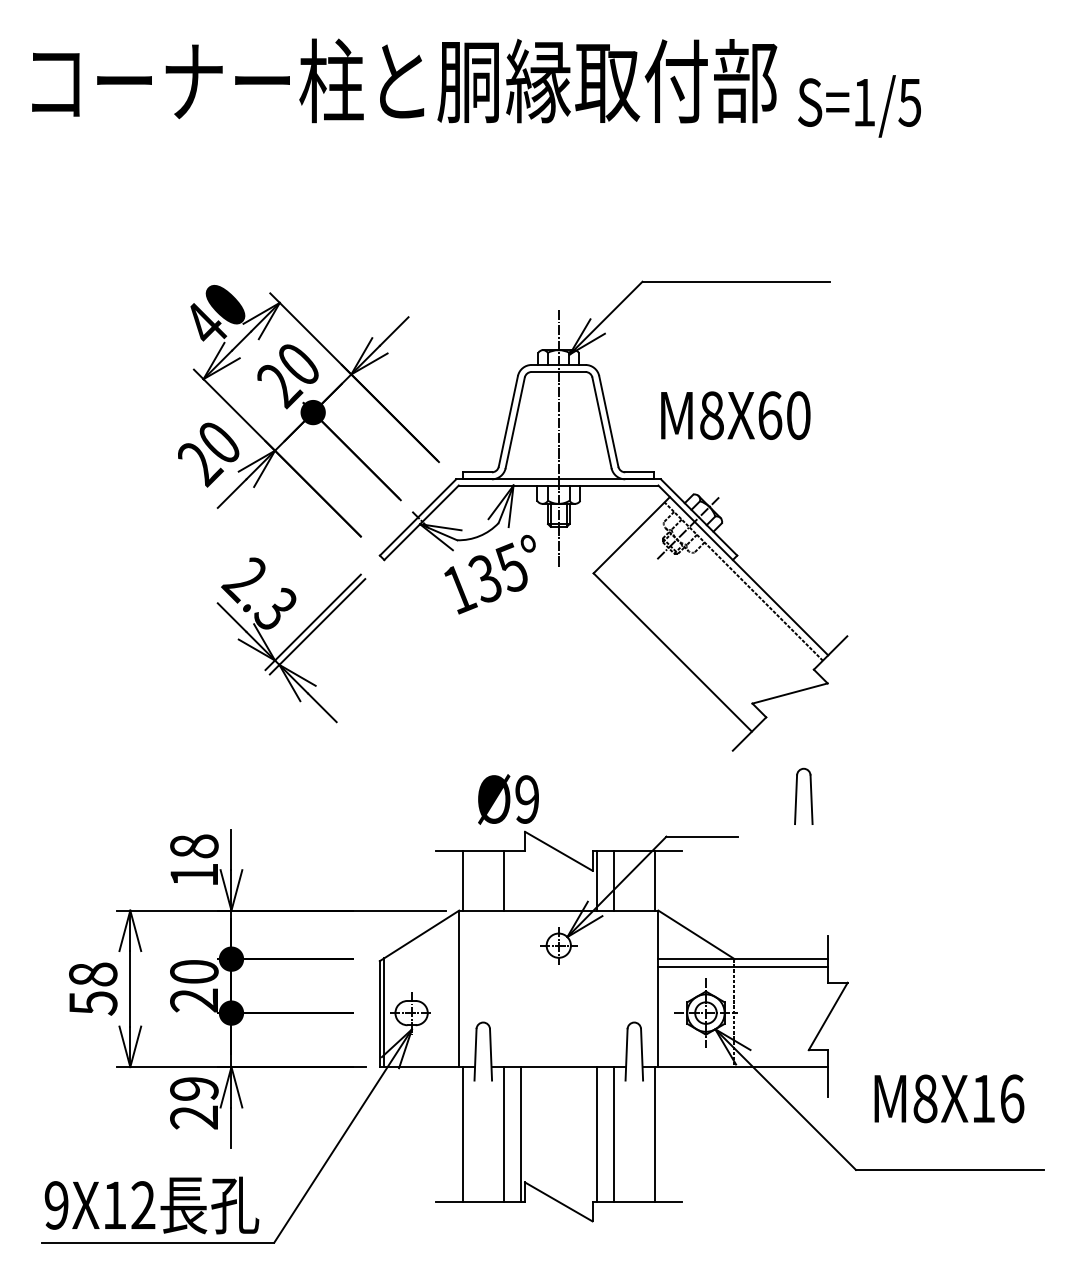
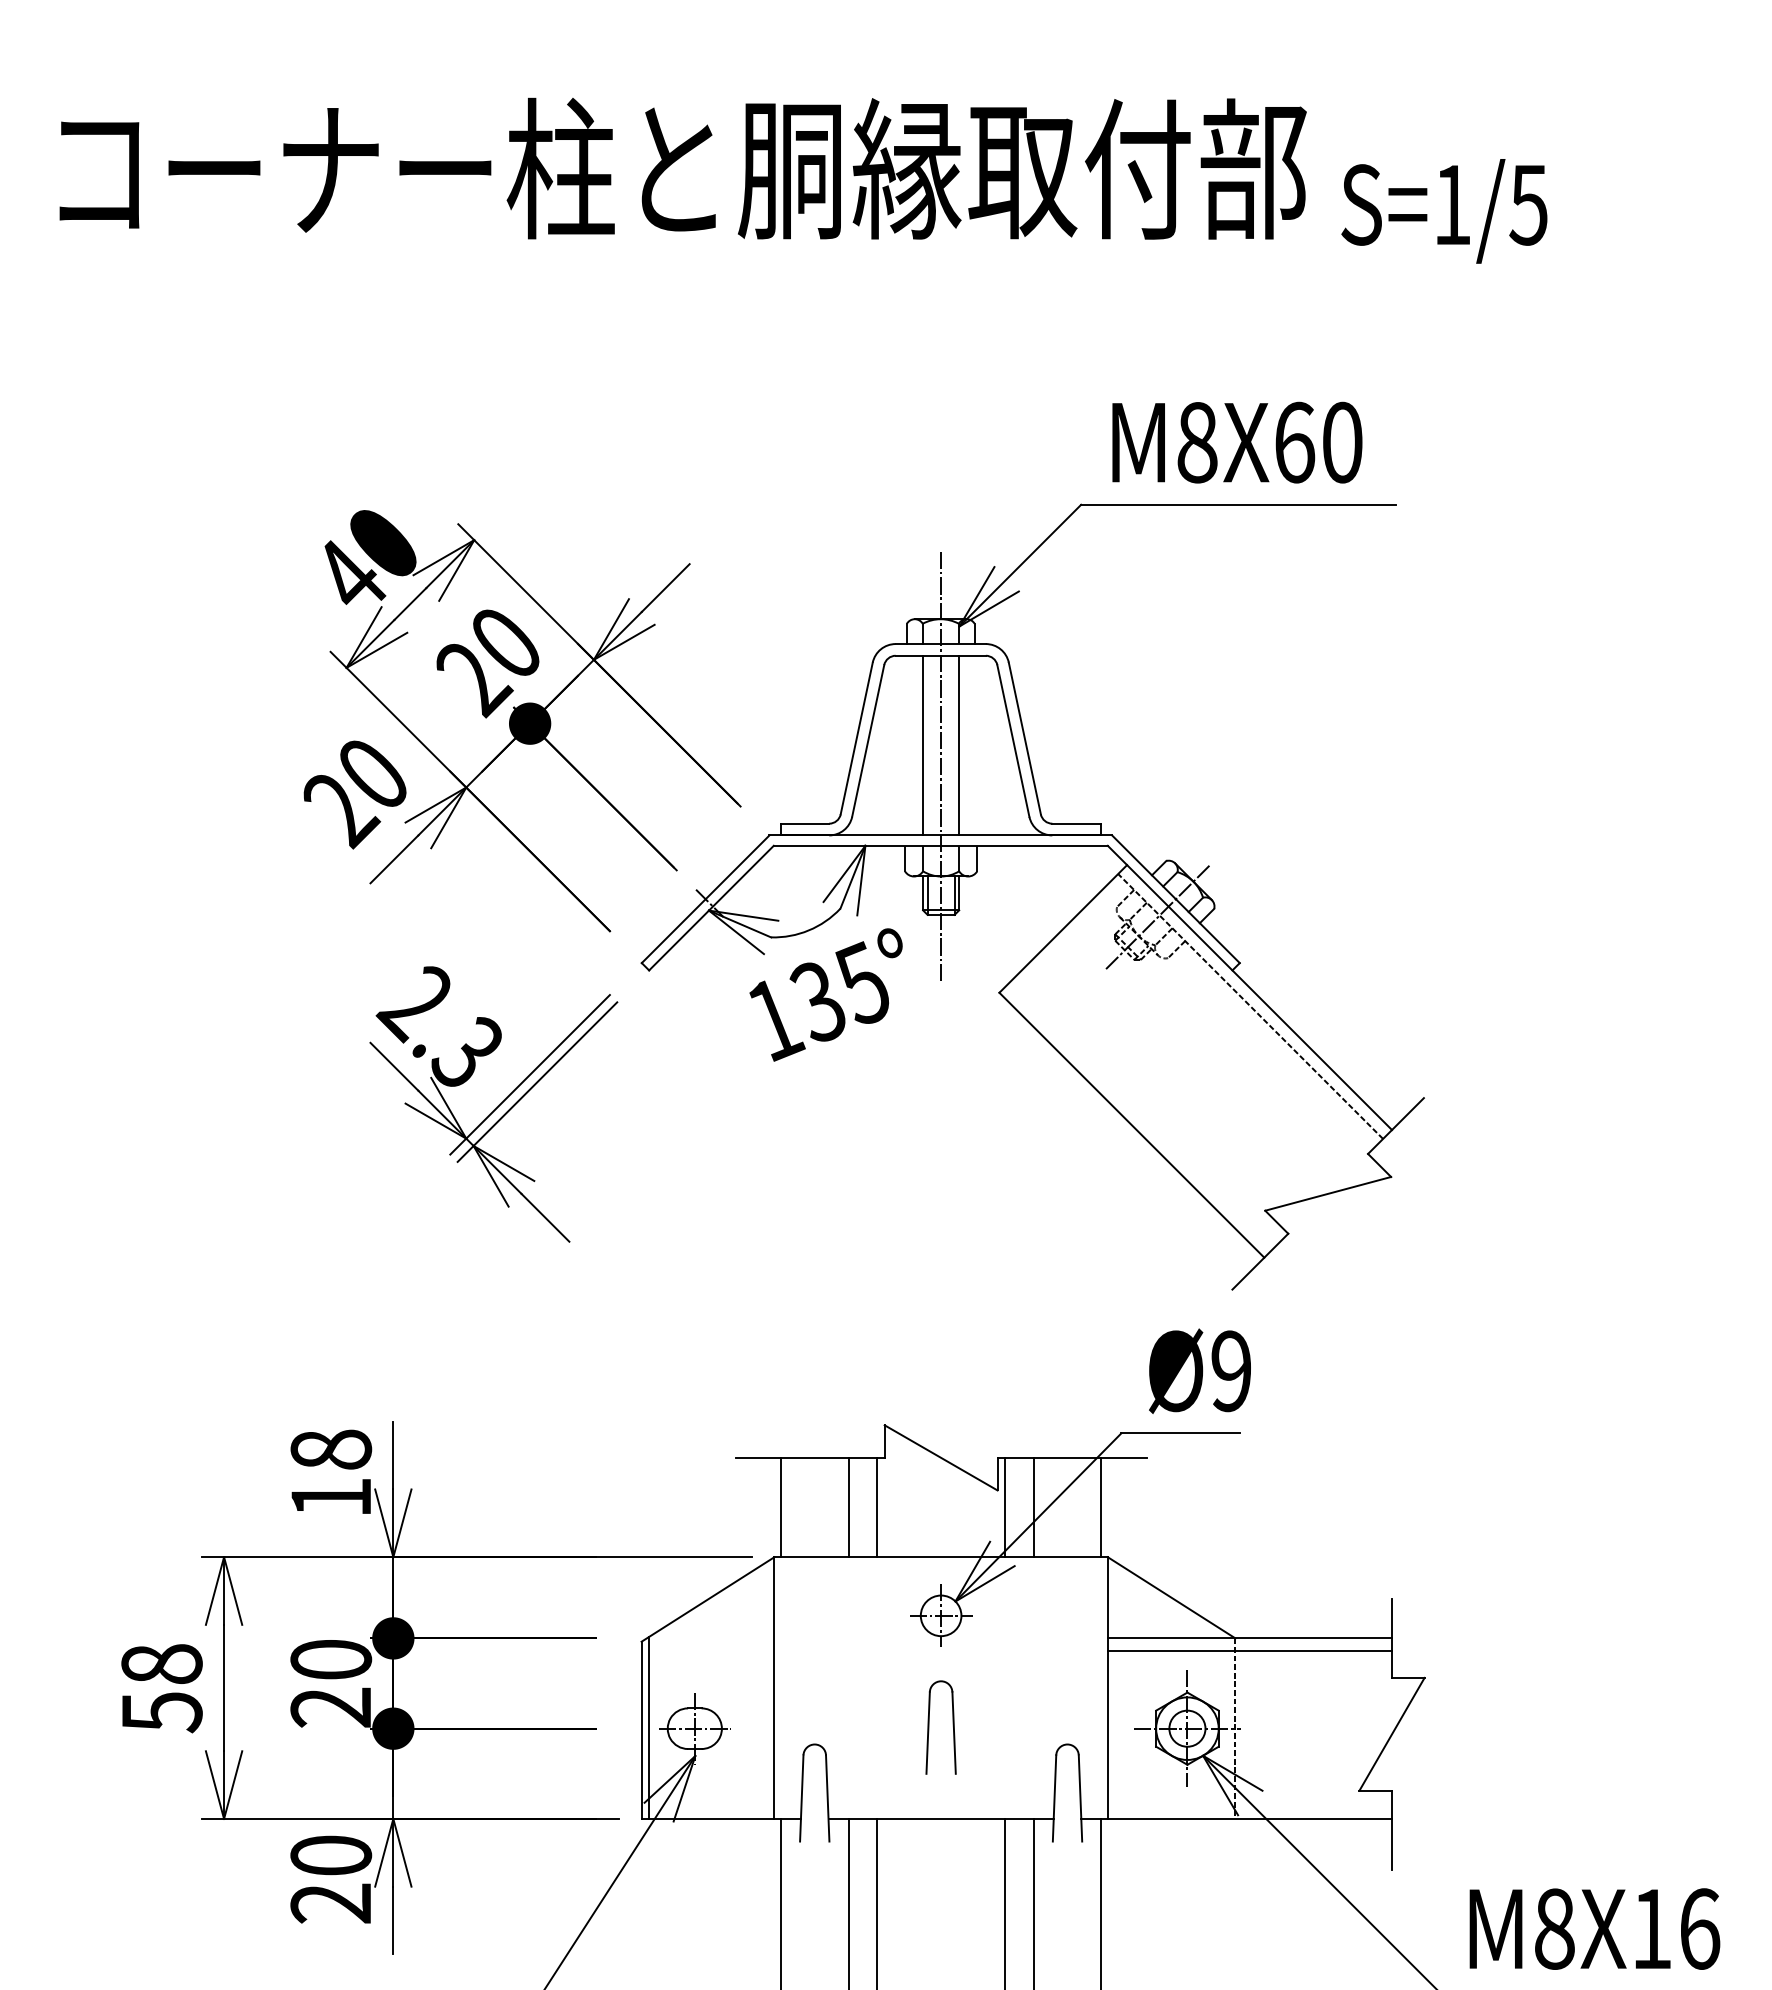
text: (735, 415) -> (1236, 442), moved
line: (547, 425) -> (922, 745), added
line: (569, 425) -> (959, 745), added
part: (803, 795) -> (940, 1726), moved
text: (508, 799) -> (1200, 1371), moved
line: (520, 880) -> (877, 1506), added
text: (194, 1088) -> (331, 1854), 29 -> 20
text: (949, 1098) -> (1594, 1928), moved

